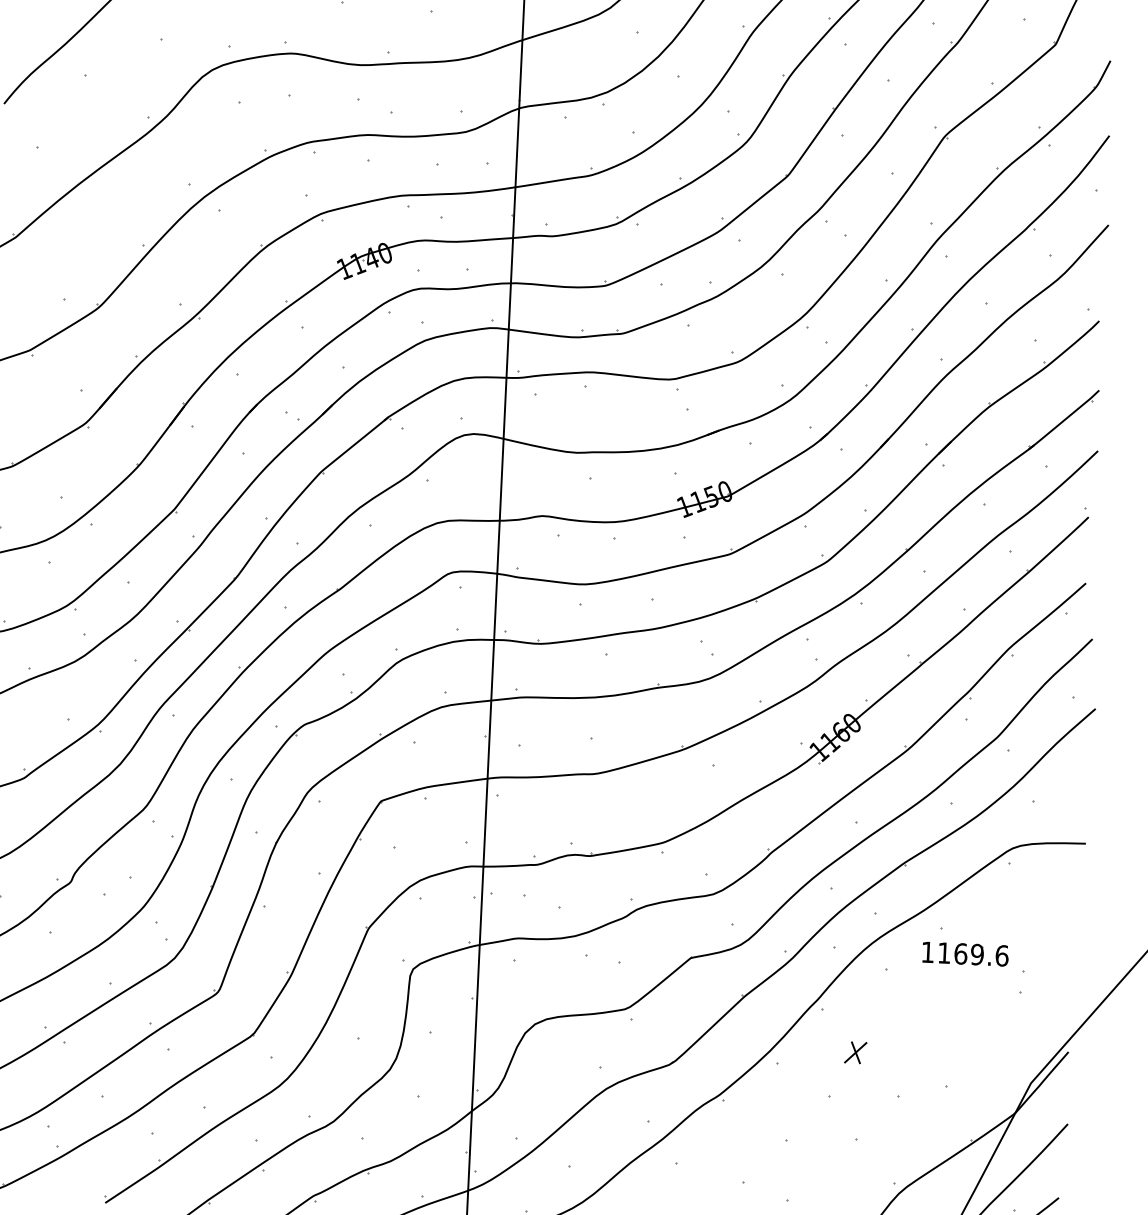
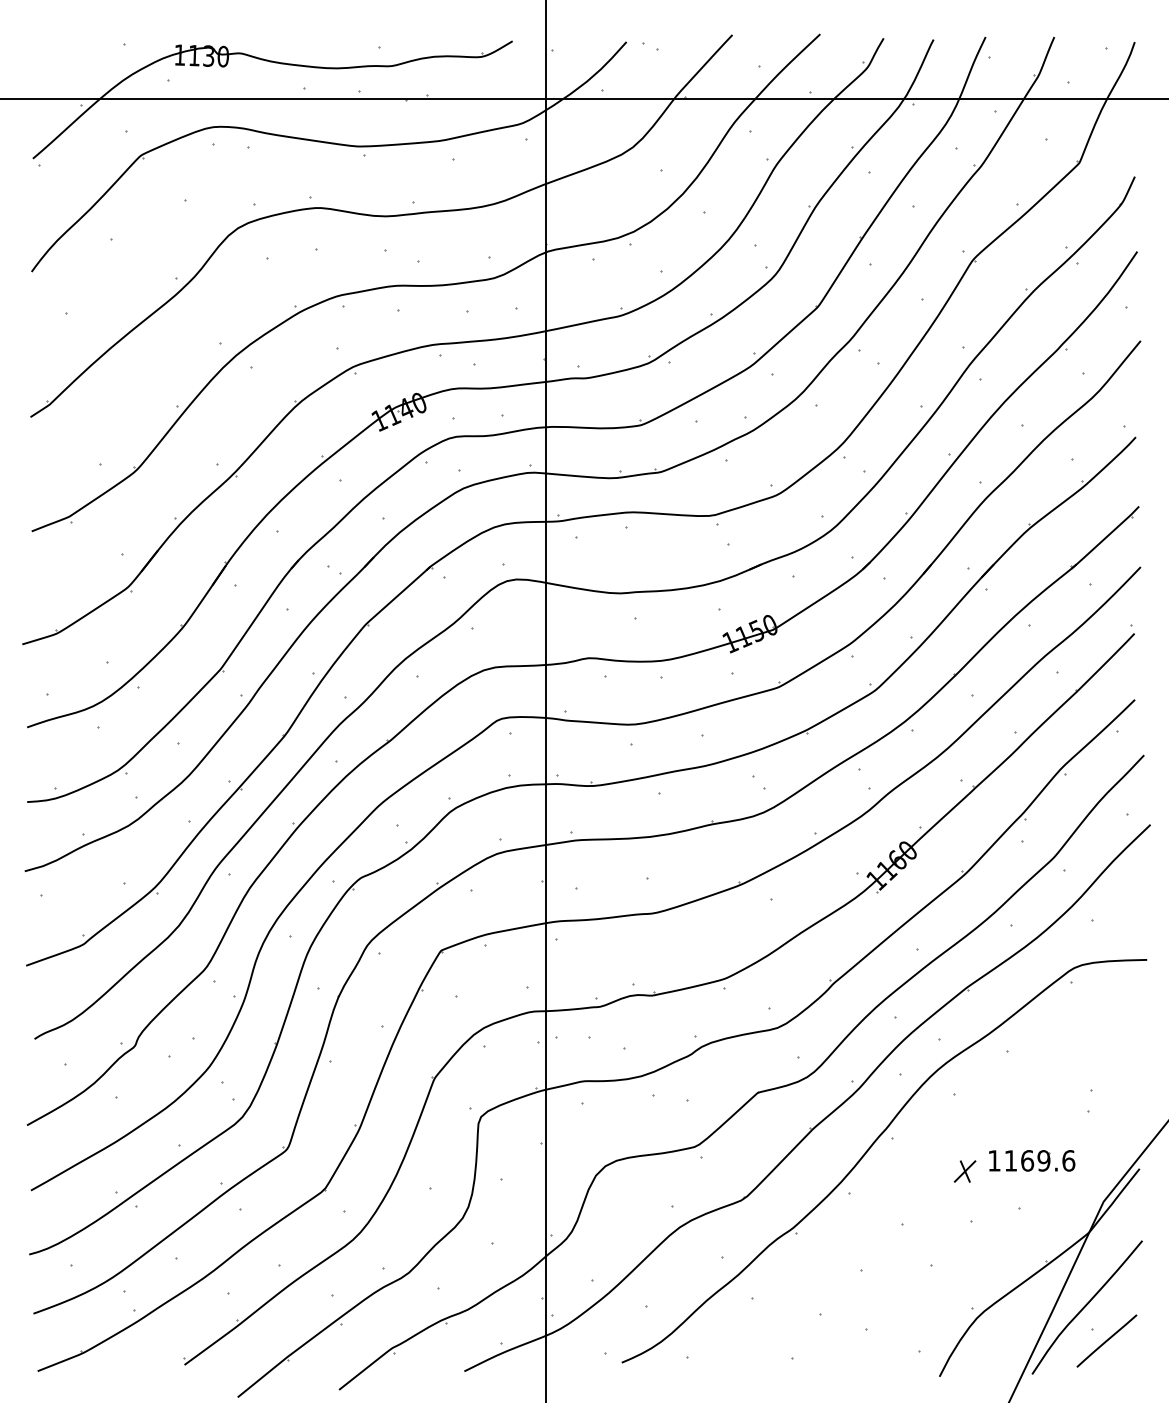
part: (965, 953) -> (1032, 1160), moved
part: (855, 1052) -> (964, 1171), moved

